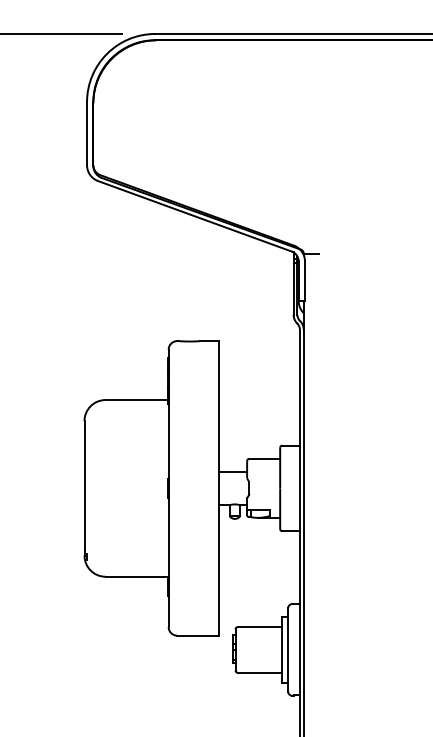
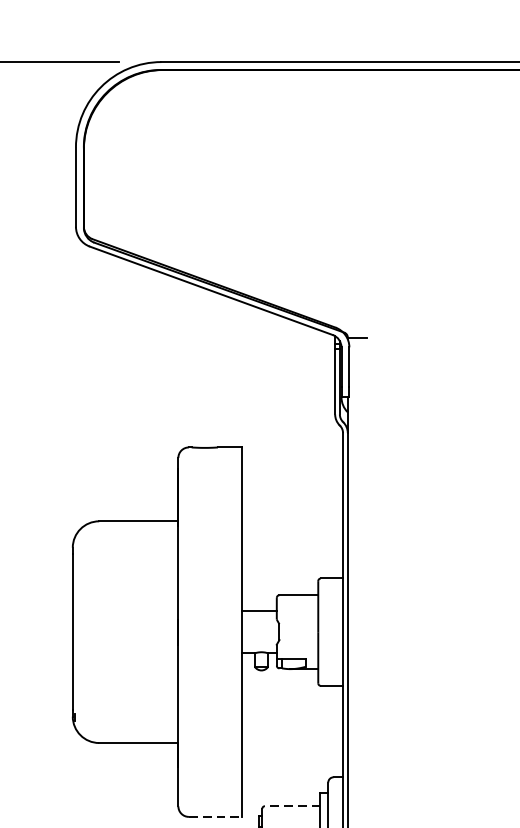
line: (259, 627) -> (292, 806), solid -> dashed
line: (198, 635) -> (215, 816), solid -> dashed

